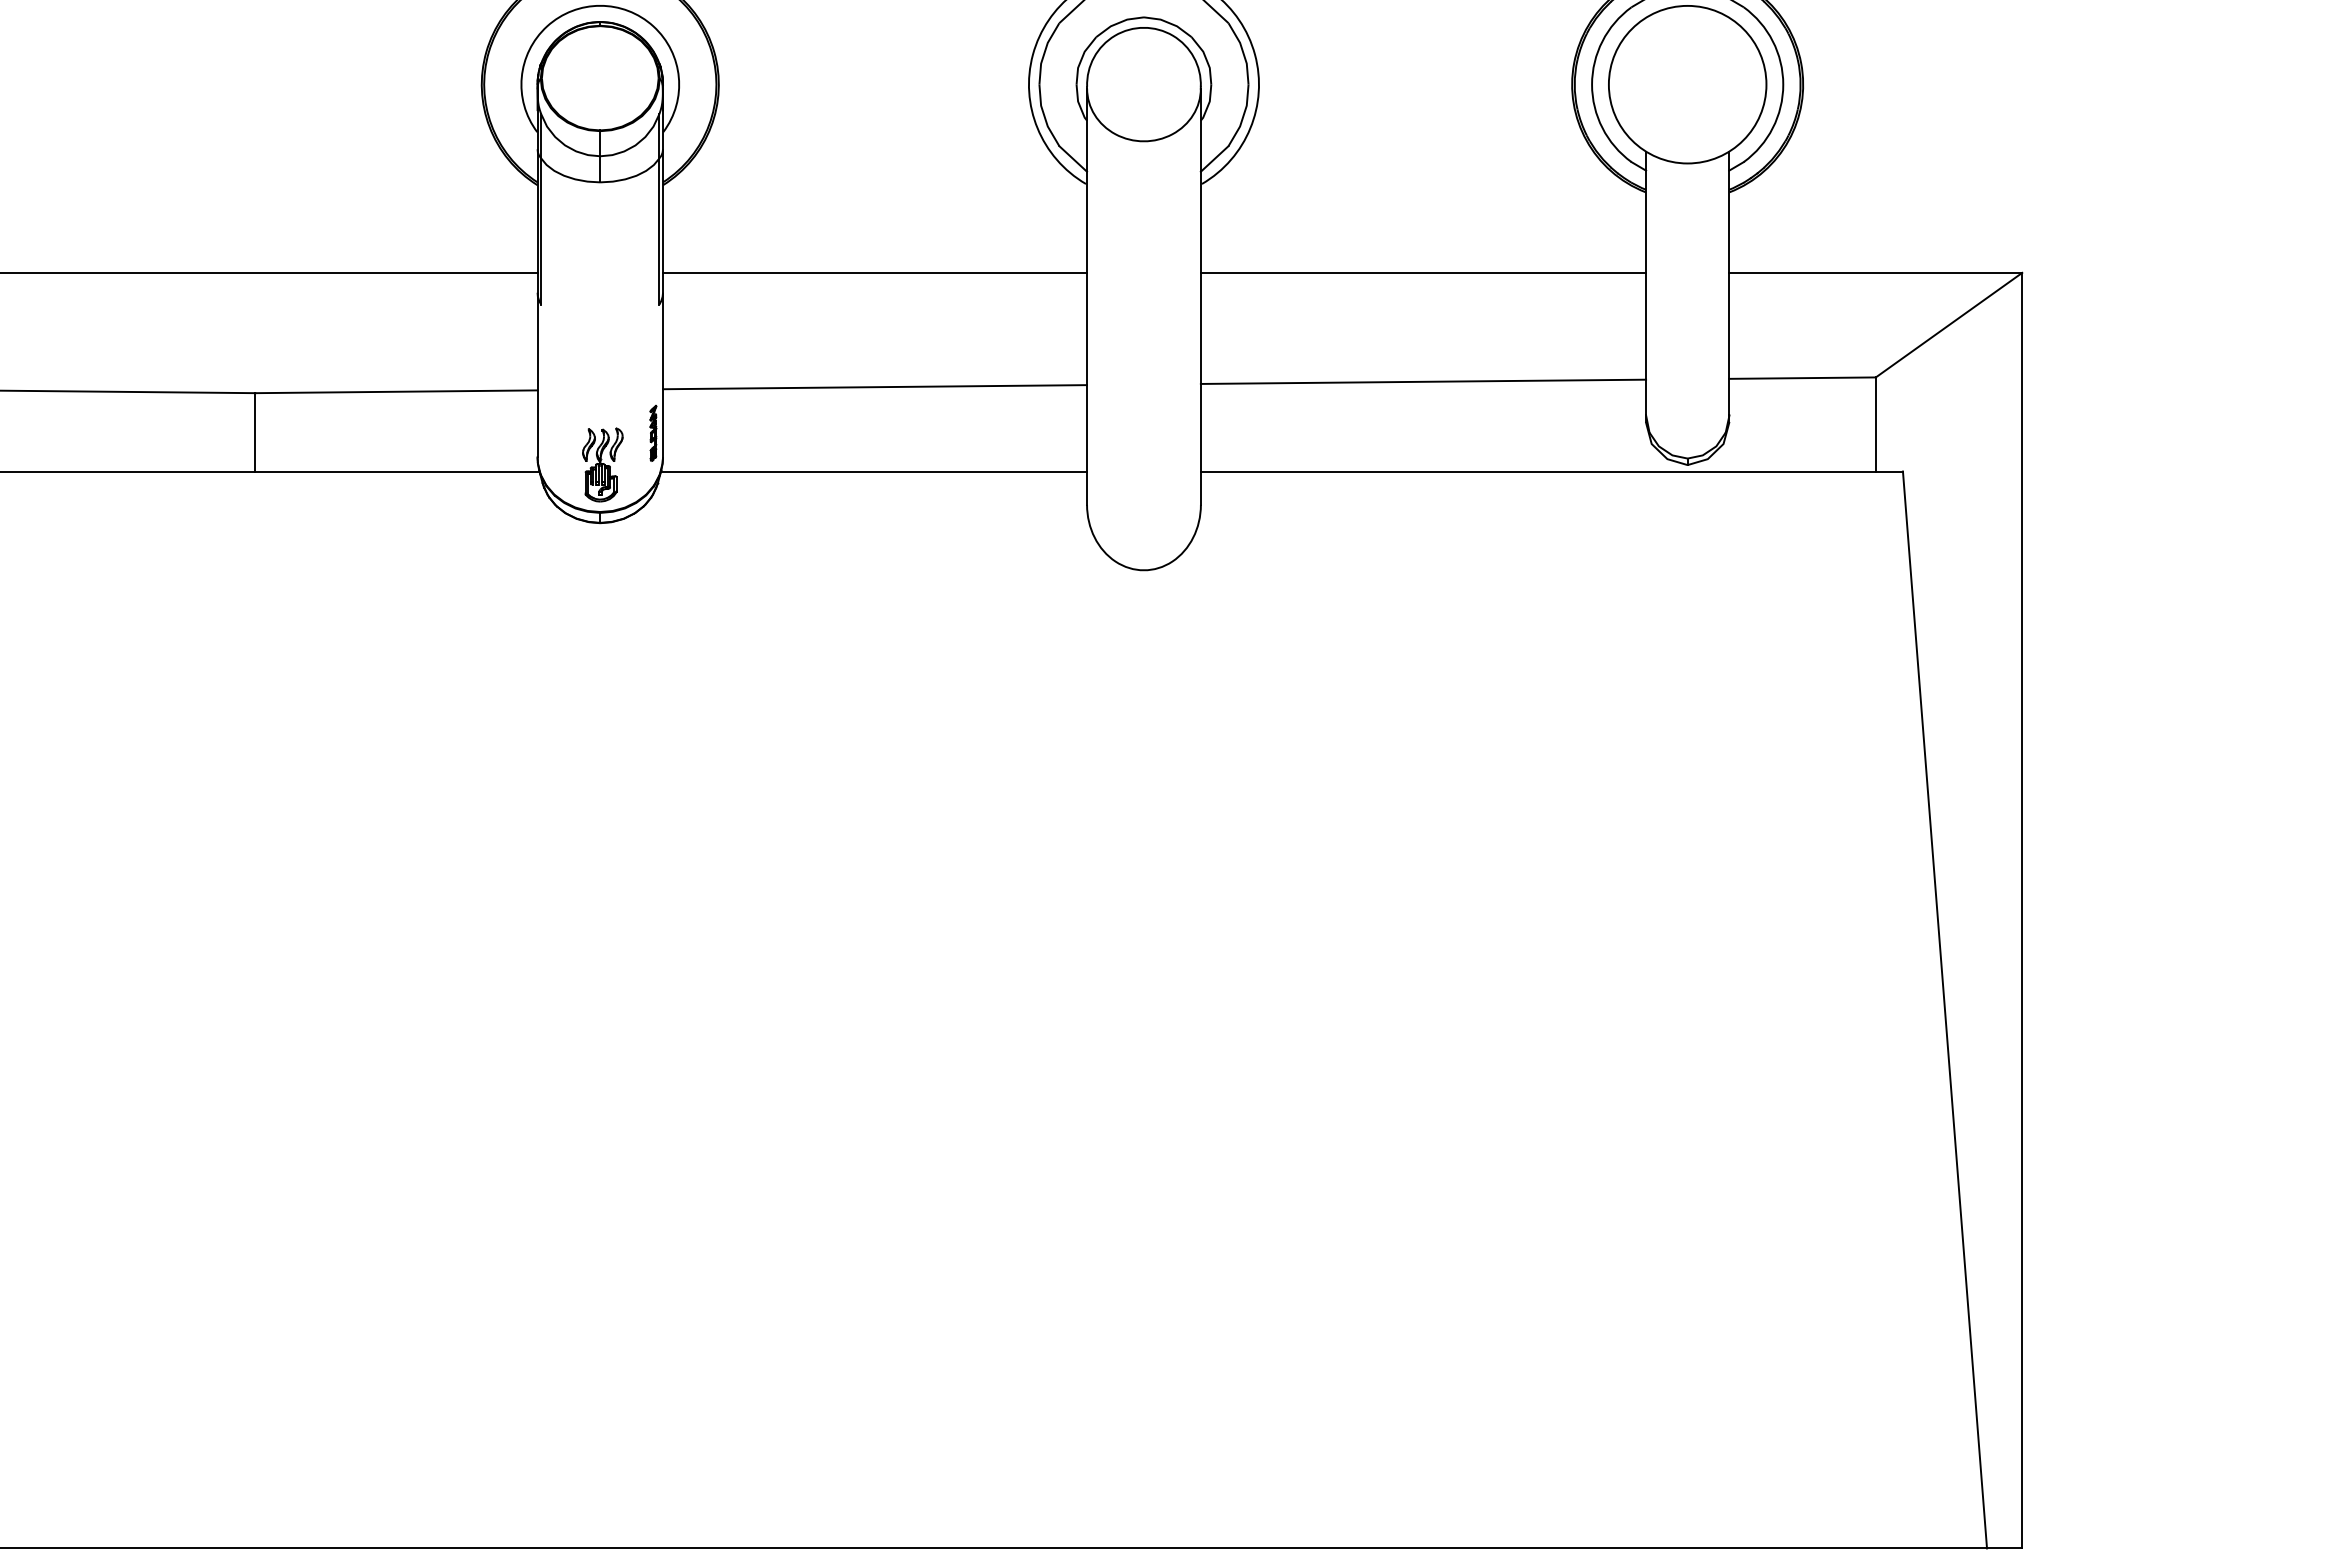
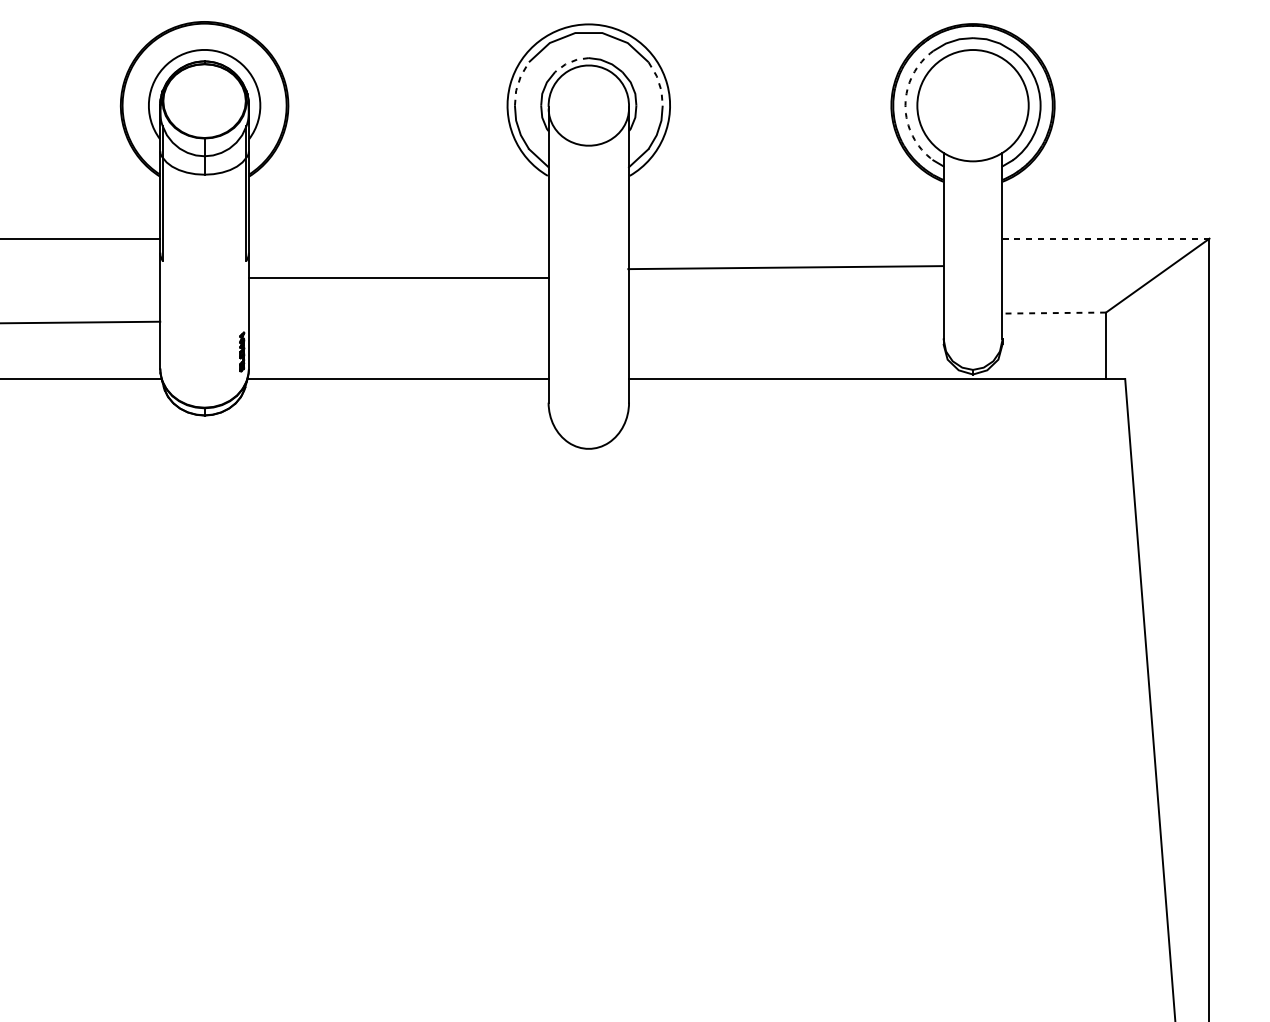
line: (1118, 23) -> (570, 62), solid -> dashed
line: (1044, 52) -> (518, 82), solid -> dashed
line: (1243, 53) -> (659, 83), solid -> dashed
arc: (1592, 84) -> (905, 105), solid -> dashed
line: (875, 272) -> (399, 277), moved
line: (1423, 272) -> (786, 238), removed
line: (1875, 272) -> (1105, 238), solid -> dashed
line: (1802, 378) -> (1054, 313), solid -> dashed
line: (1423, 381) -> (785, 267), moved
line: (875, 387) -> (399, 319), removed
part: (602, 464) -> (206, 374), removed

